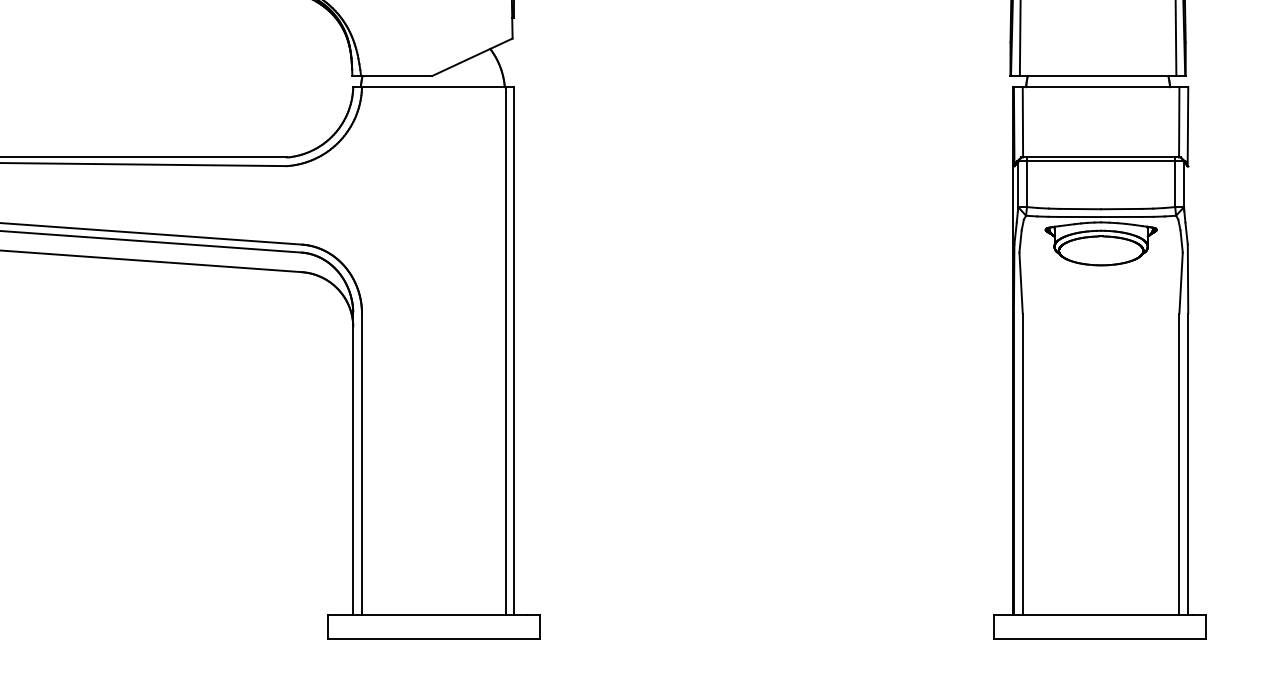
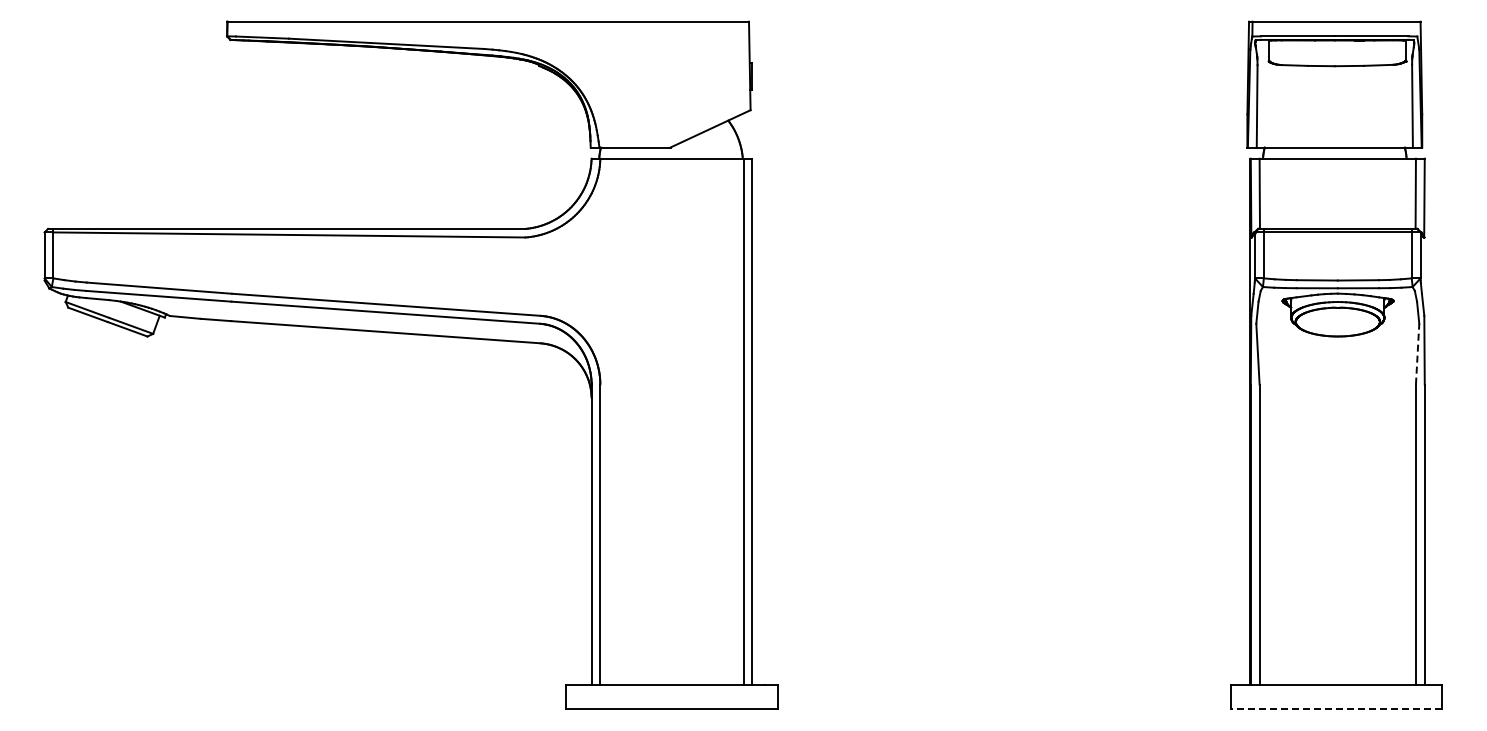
line: (1180, 282) -> (1417, 353), solid -> dashed
line: (1099, 639) -> (1336, 709), solid -> dashed

